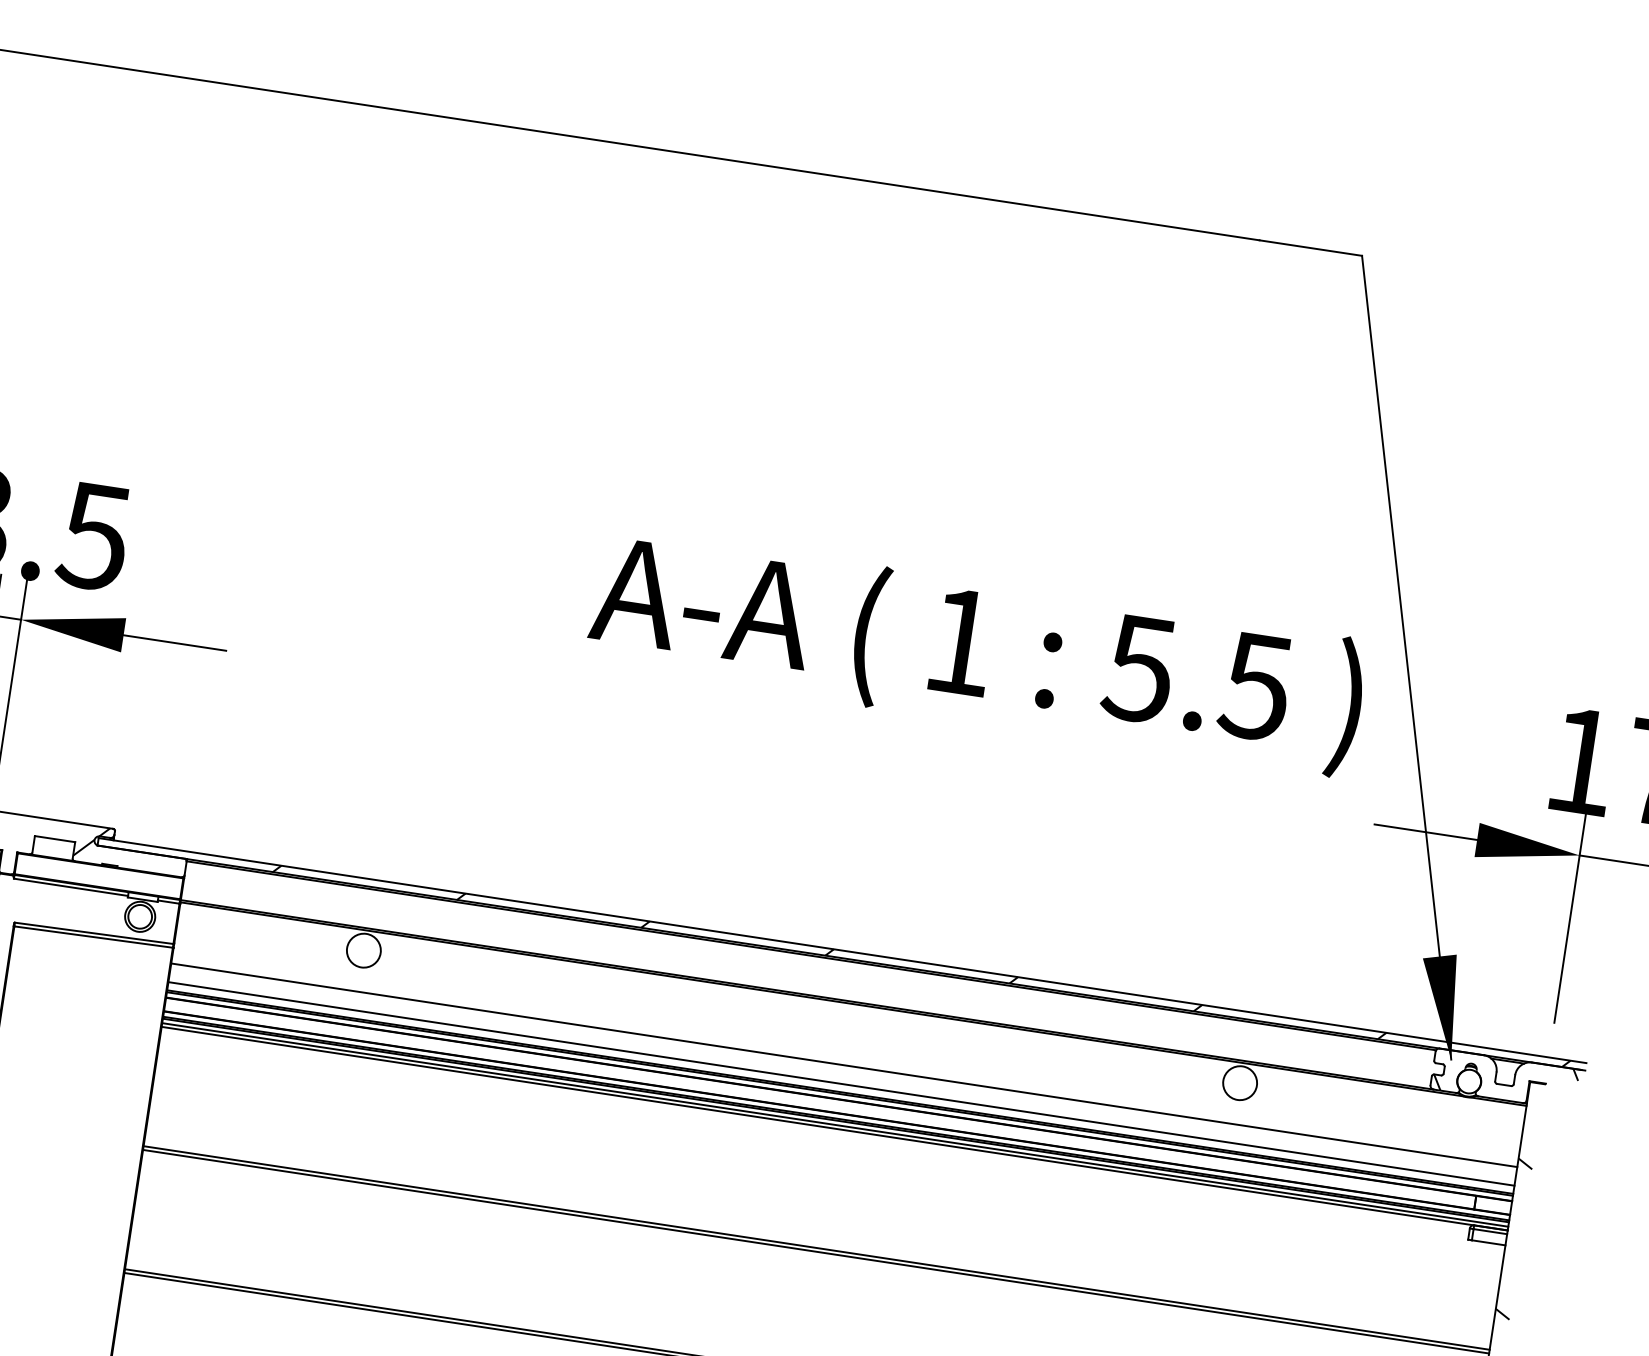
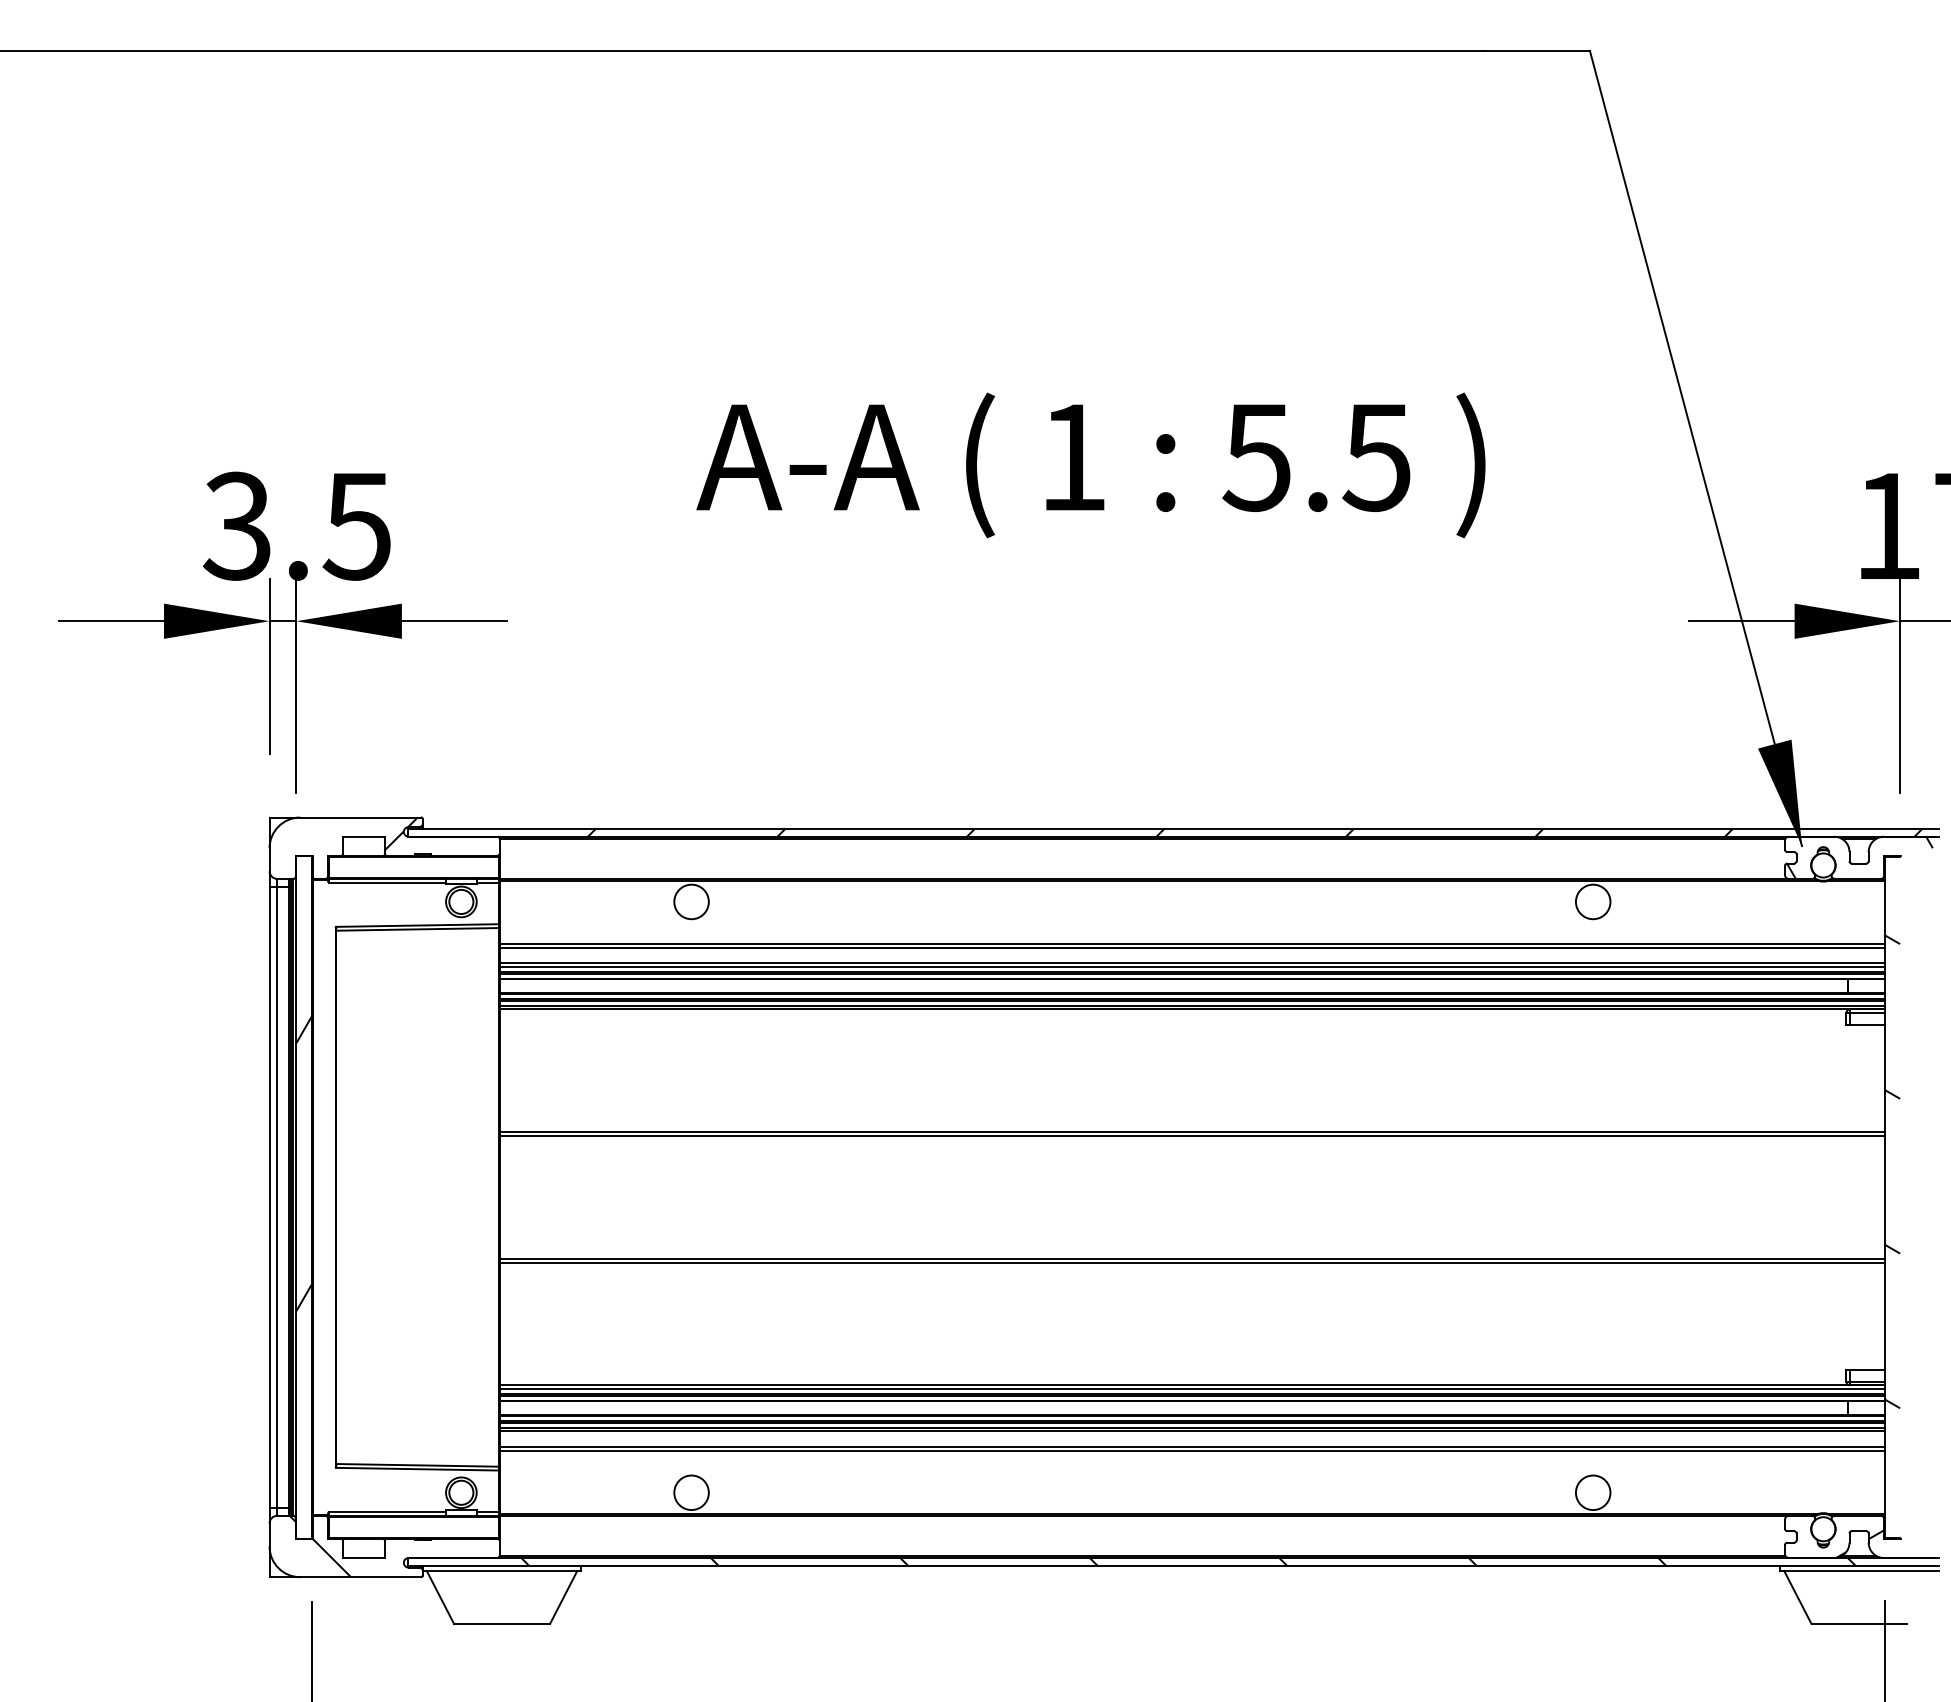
text: (976, 652) -> (1090, 465), moved
line: (843, 1068) -> (1191, 947), added
line: (840, 1087) -> (1191, 967), added

